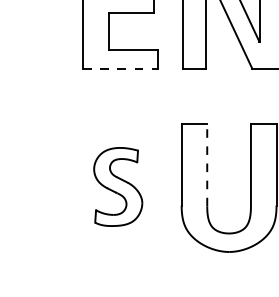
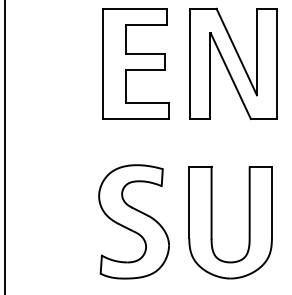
line: (121, 69) -> (136, 119), dashed -> solid
line: (207, 164) -> (211, 202), dashed -> solid
part: (117, 186) -> (133, 221), size x1.67

